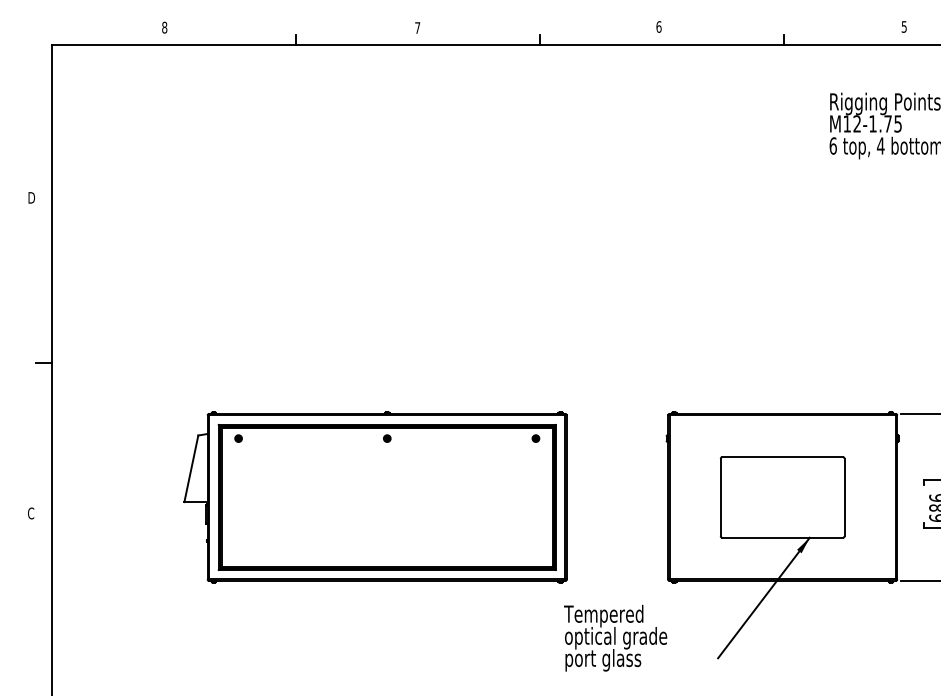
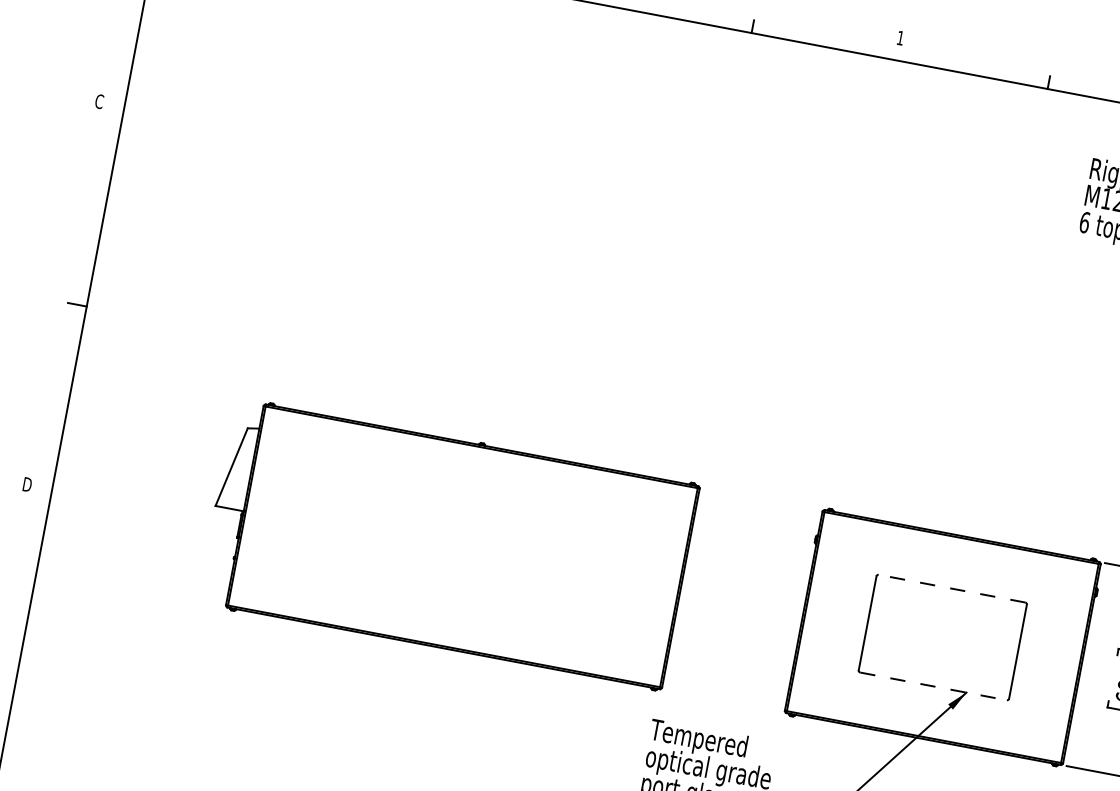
text: (658, 26) -> (900, 37), 6 -> 1
text: (31, 197) -> (99, 101), D -> C
line: (782, 457) -> (951, 588), solid -> dashed
part: (386, 496) -> (462, 545), removed
text: (31, 513) -> (27, 484), C -> D
line: (783, 537) -> (934, 686), solid -> dashed

